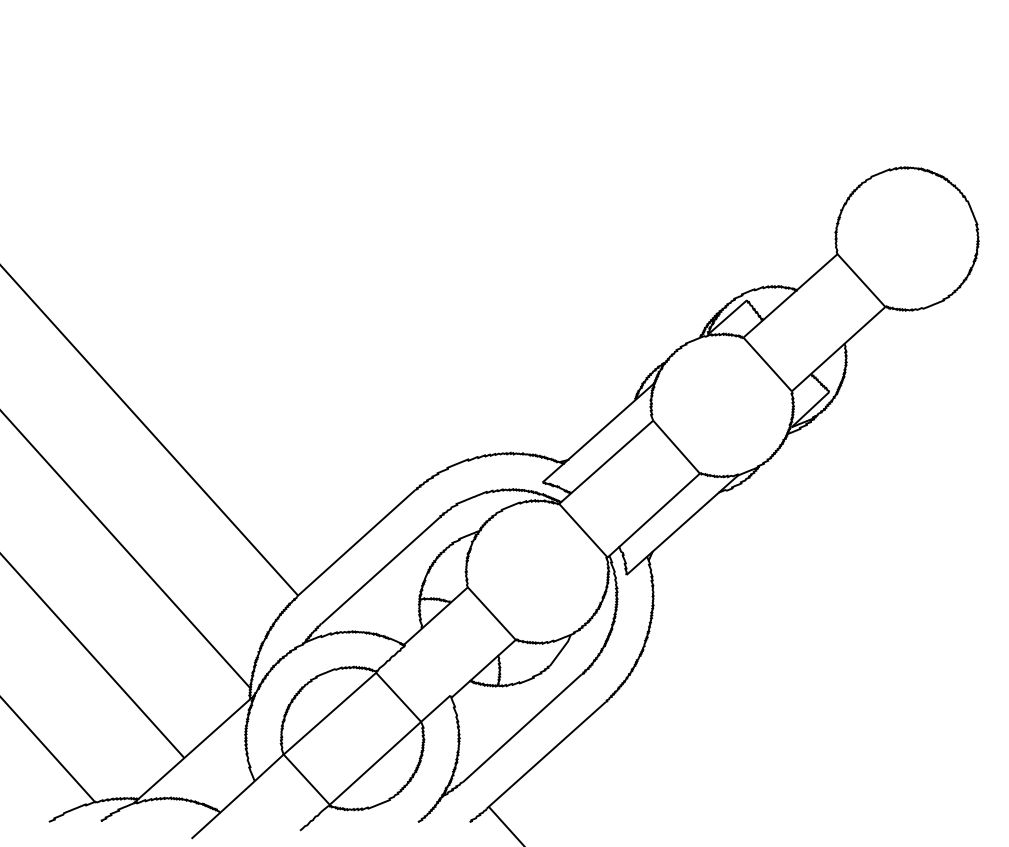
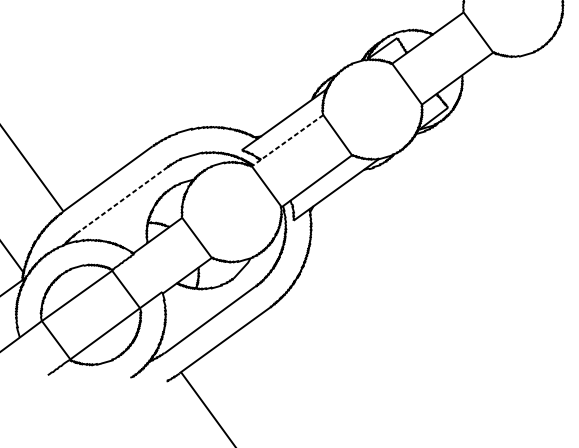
line: (606, 462) -> (287, 140), solid -> dashed
line: (380, 570) -> (122, 199), solid -> dashed

